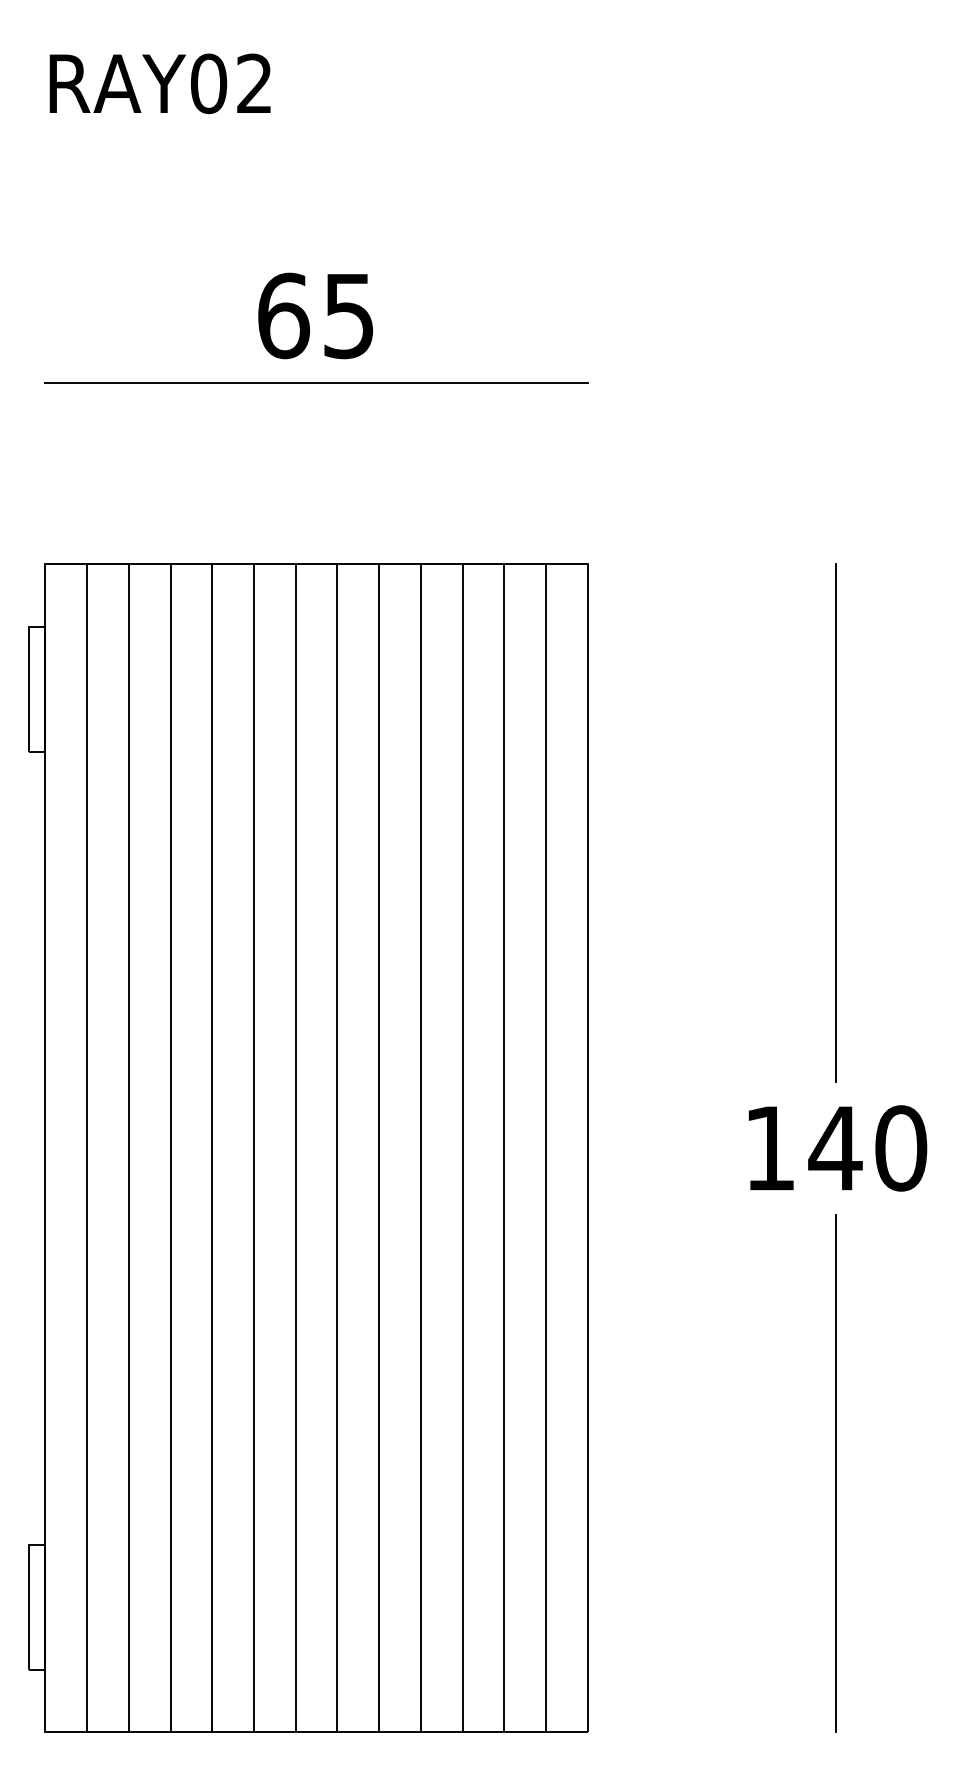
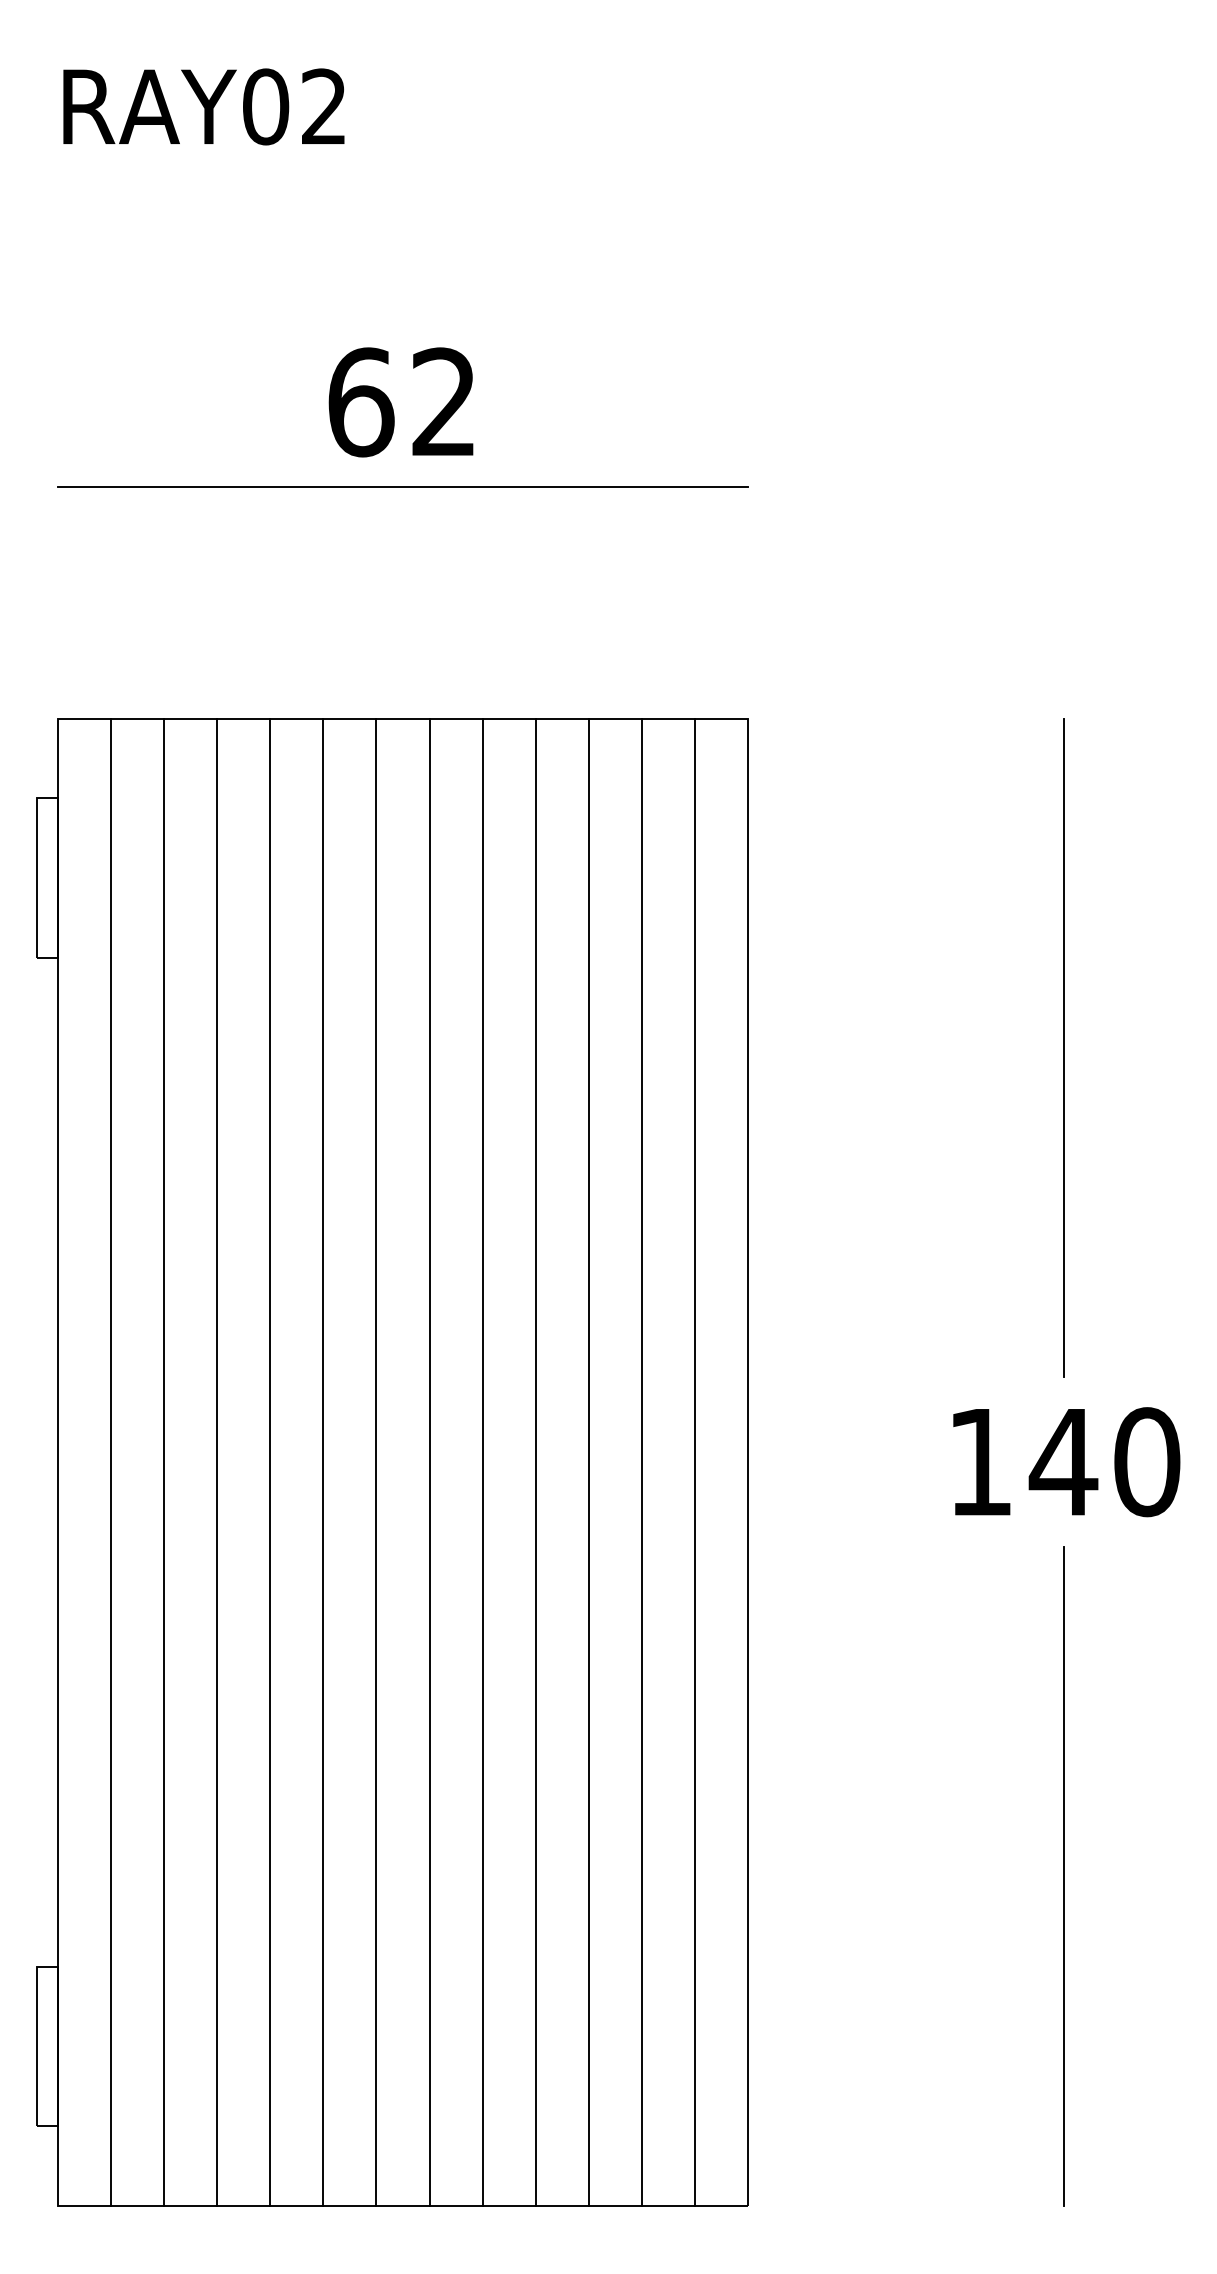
text: (348, 315) -> (443, 401), 65 -> 62

